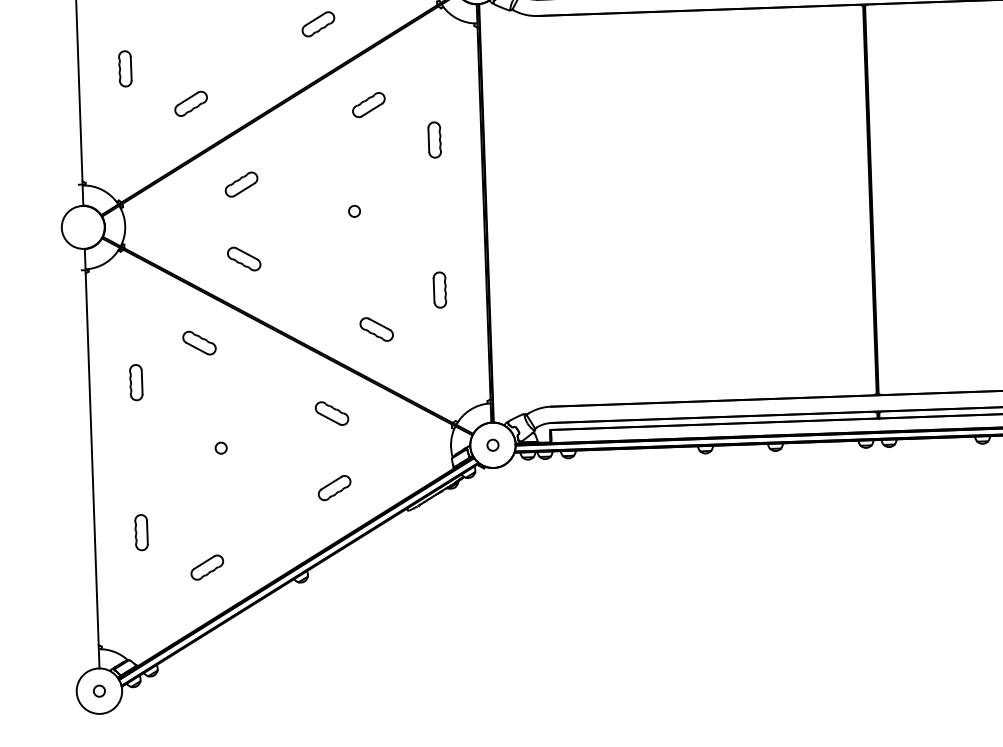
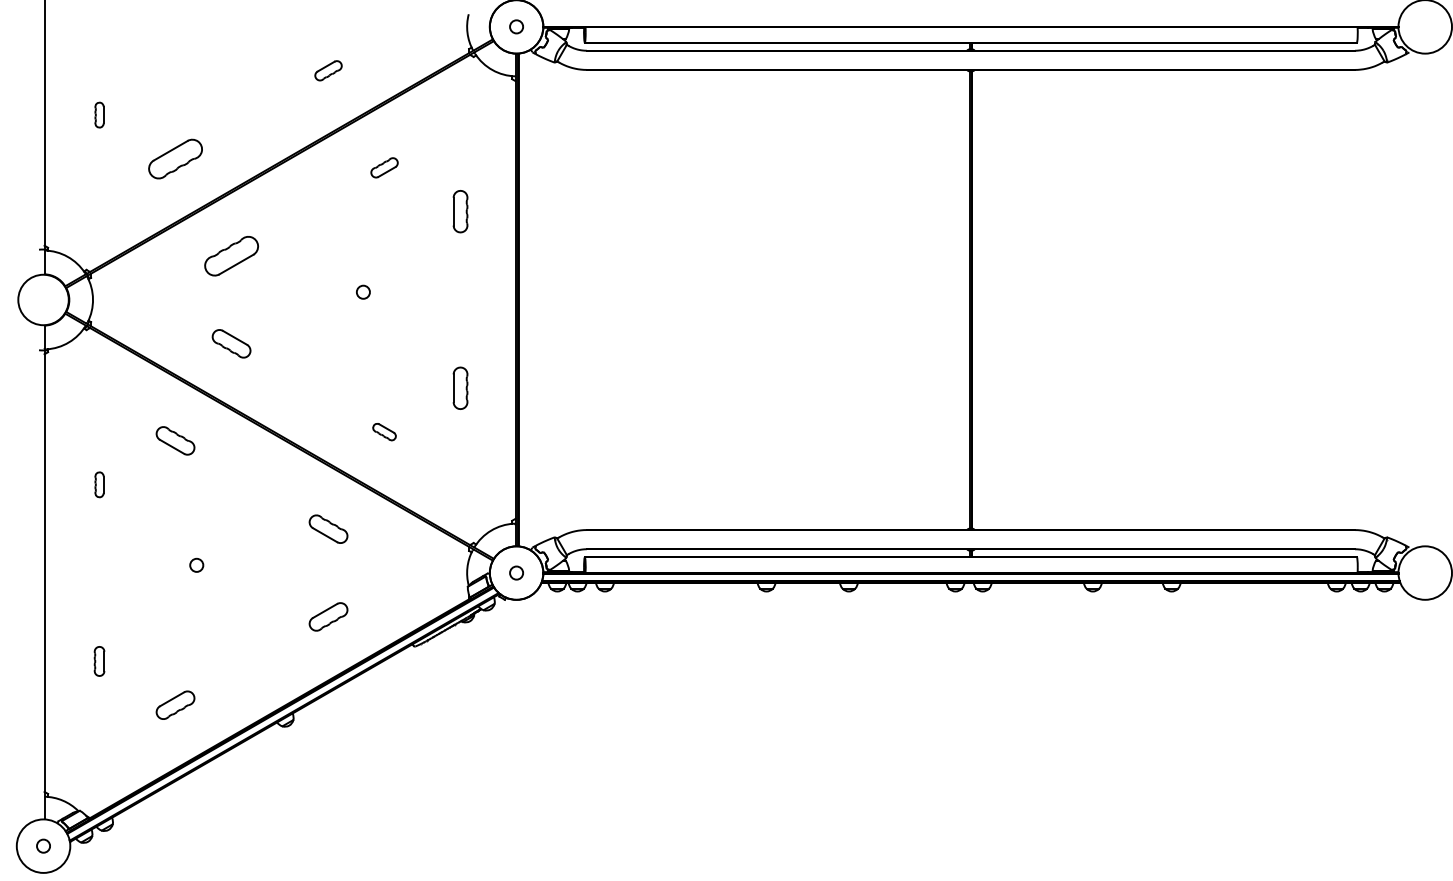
part: (318, 24) -> (328, 70), size x0.7
part: (125, 68) -> (99, 114), size x0.6
part: (191, 103) -> (175, 158), size x1.4
part: (368, 104) -> (384, 167), size x0.7
part: (241, 184) -> (231, 255), size x1.4
part: (376, 328) -> (384, 431), size x0.6
part: (136, 382) -> (99, 484), size x0.6
part: (141, 532) -> (99, 661), size x0.7

